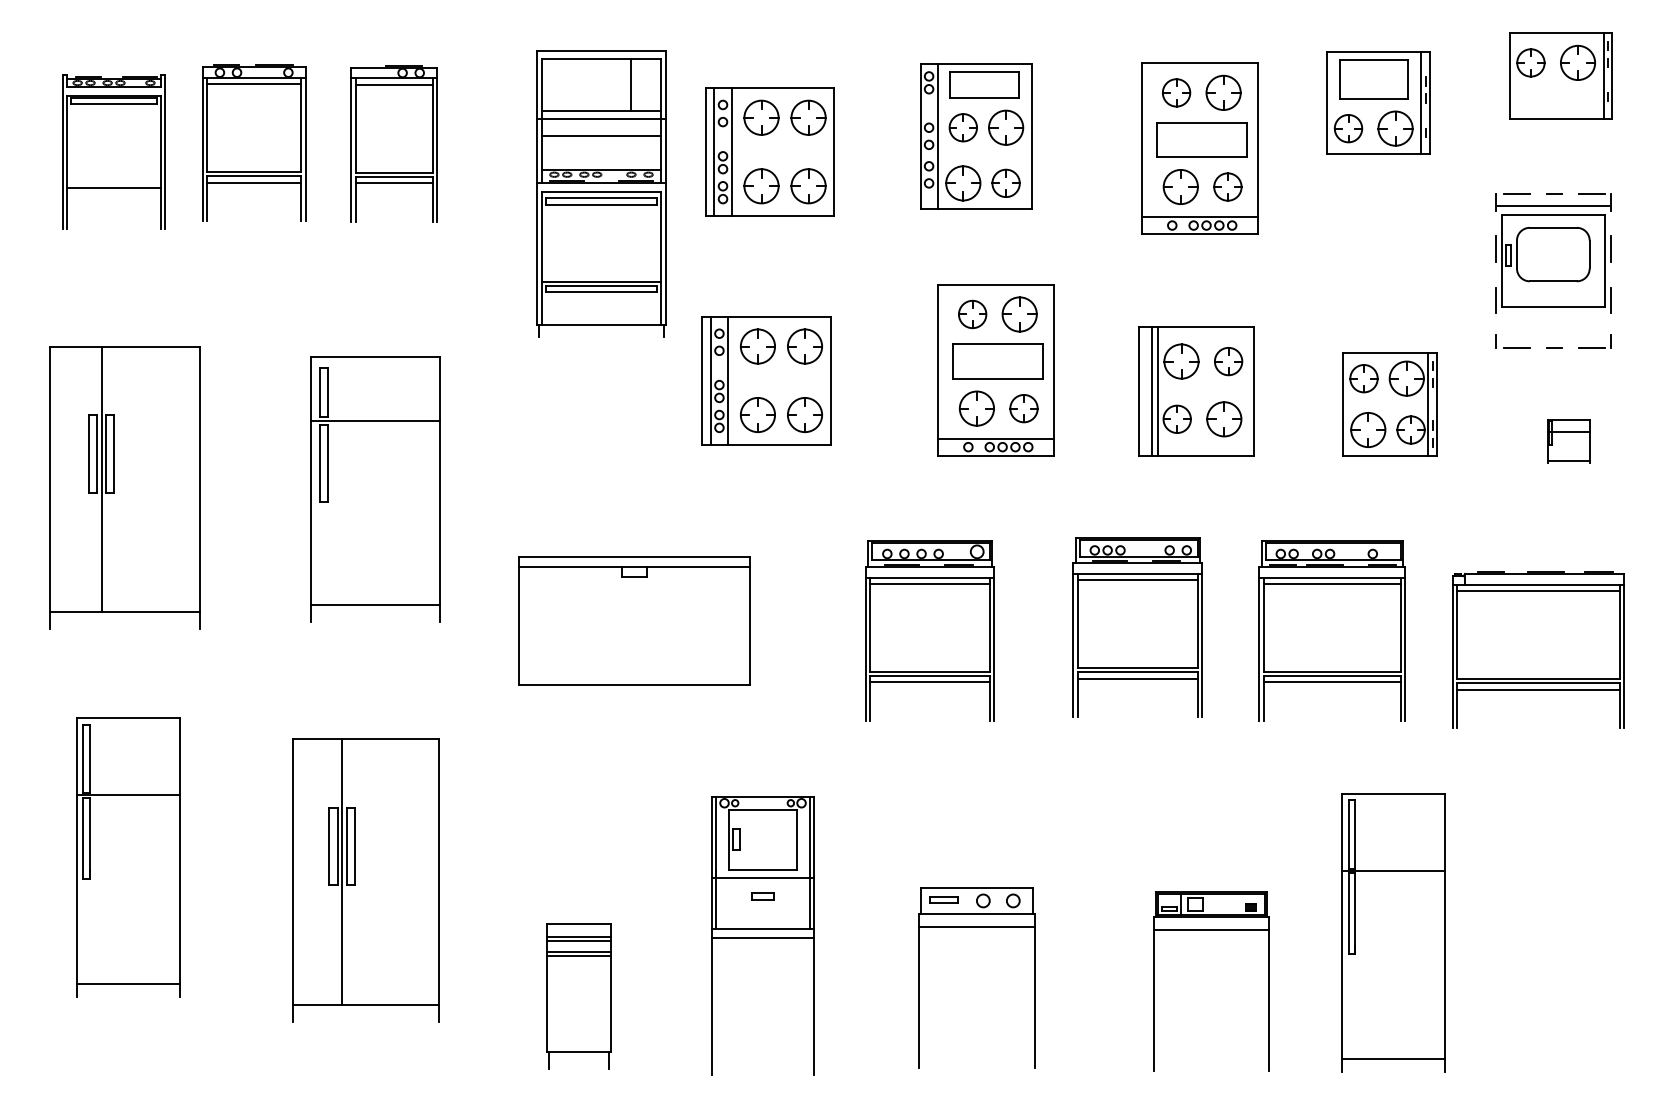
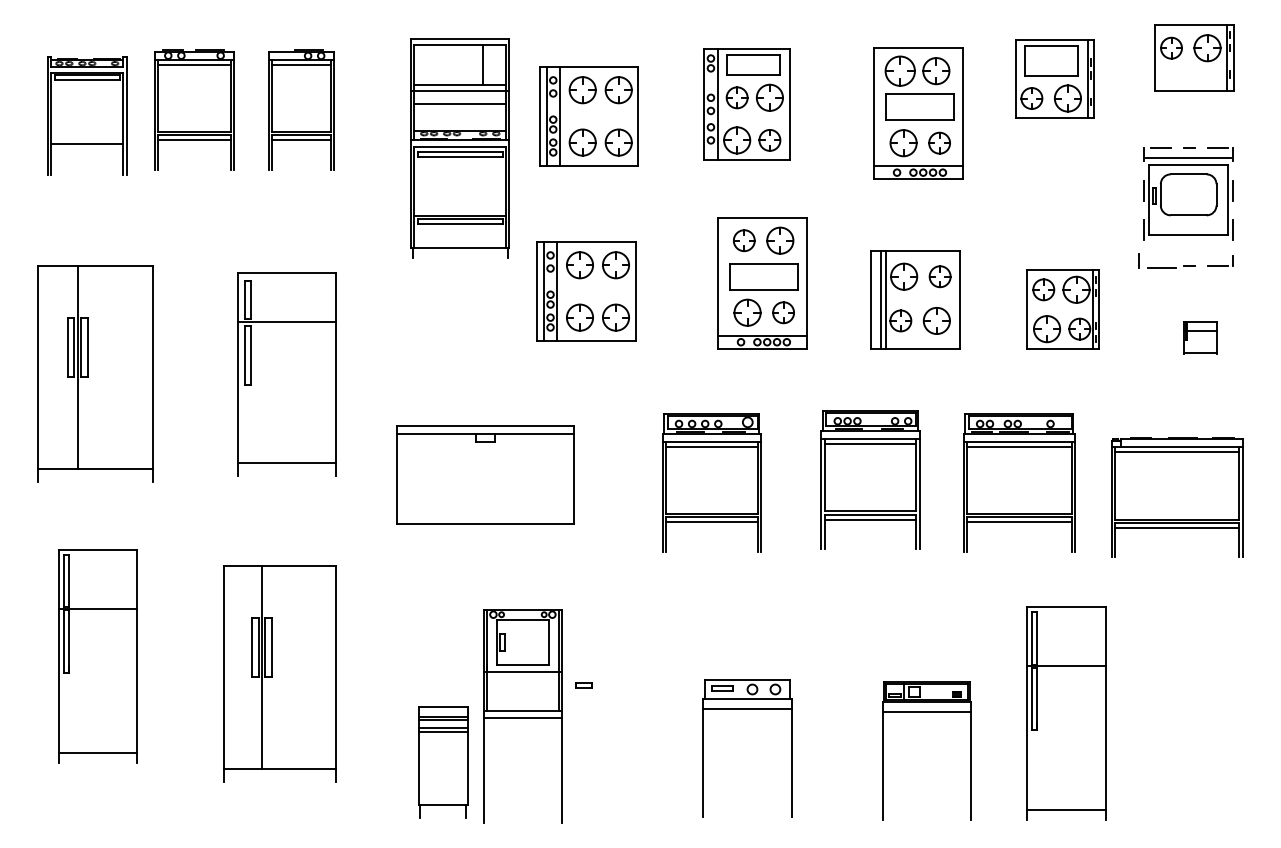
part: (1176, 92) -> (900, 70), size x1.4
part: (1512, 340) -> (1157, 260), size x1.4
part: (762, 936) -> (522, 716), moved

